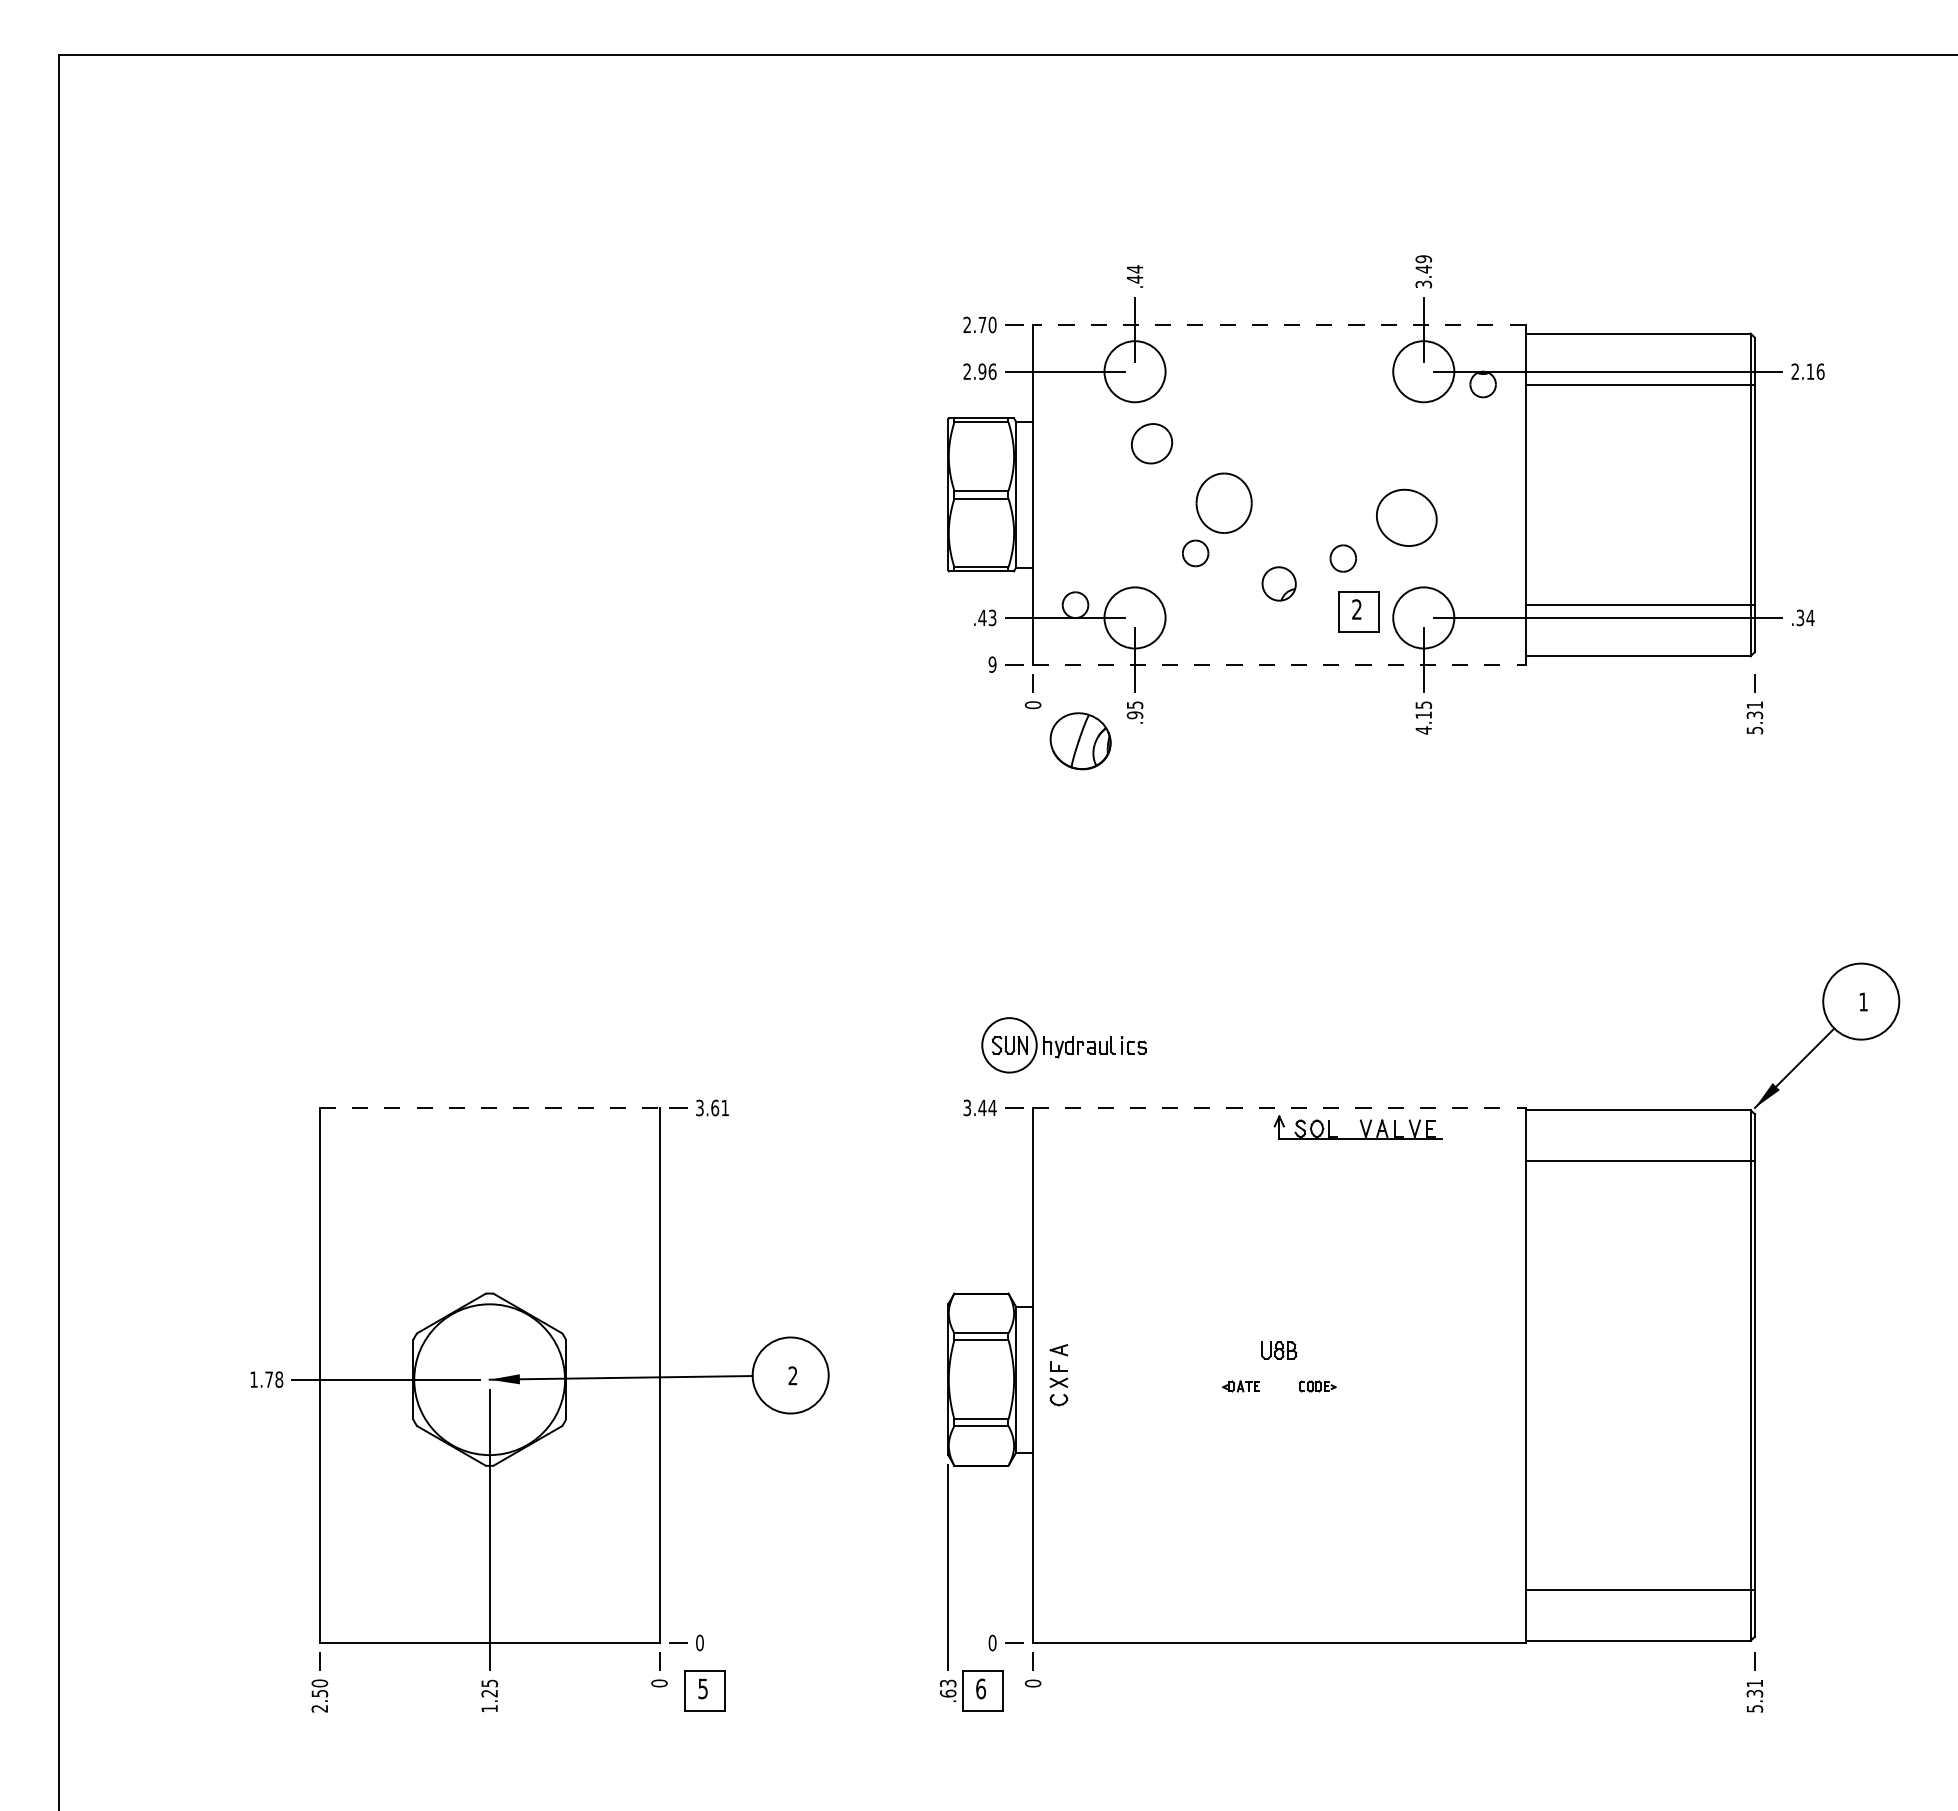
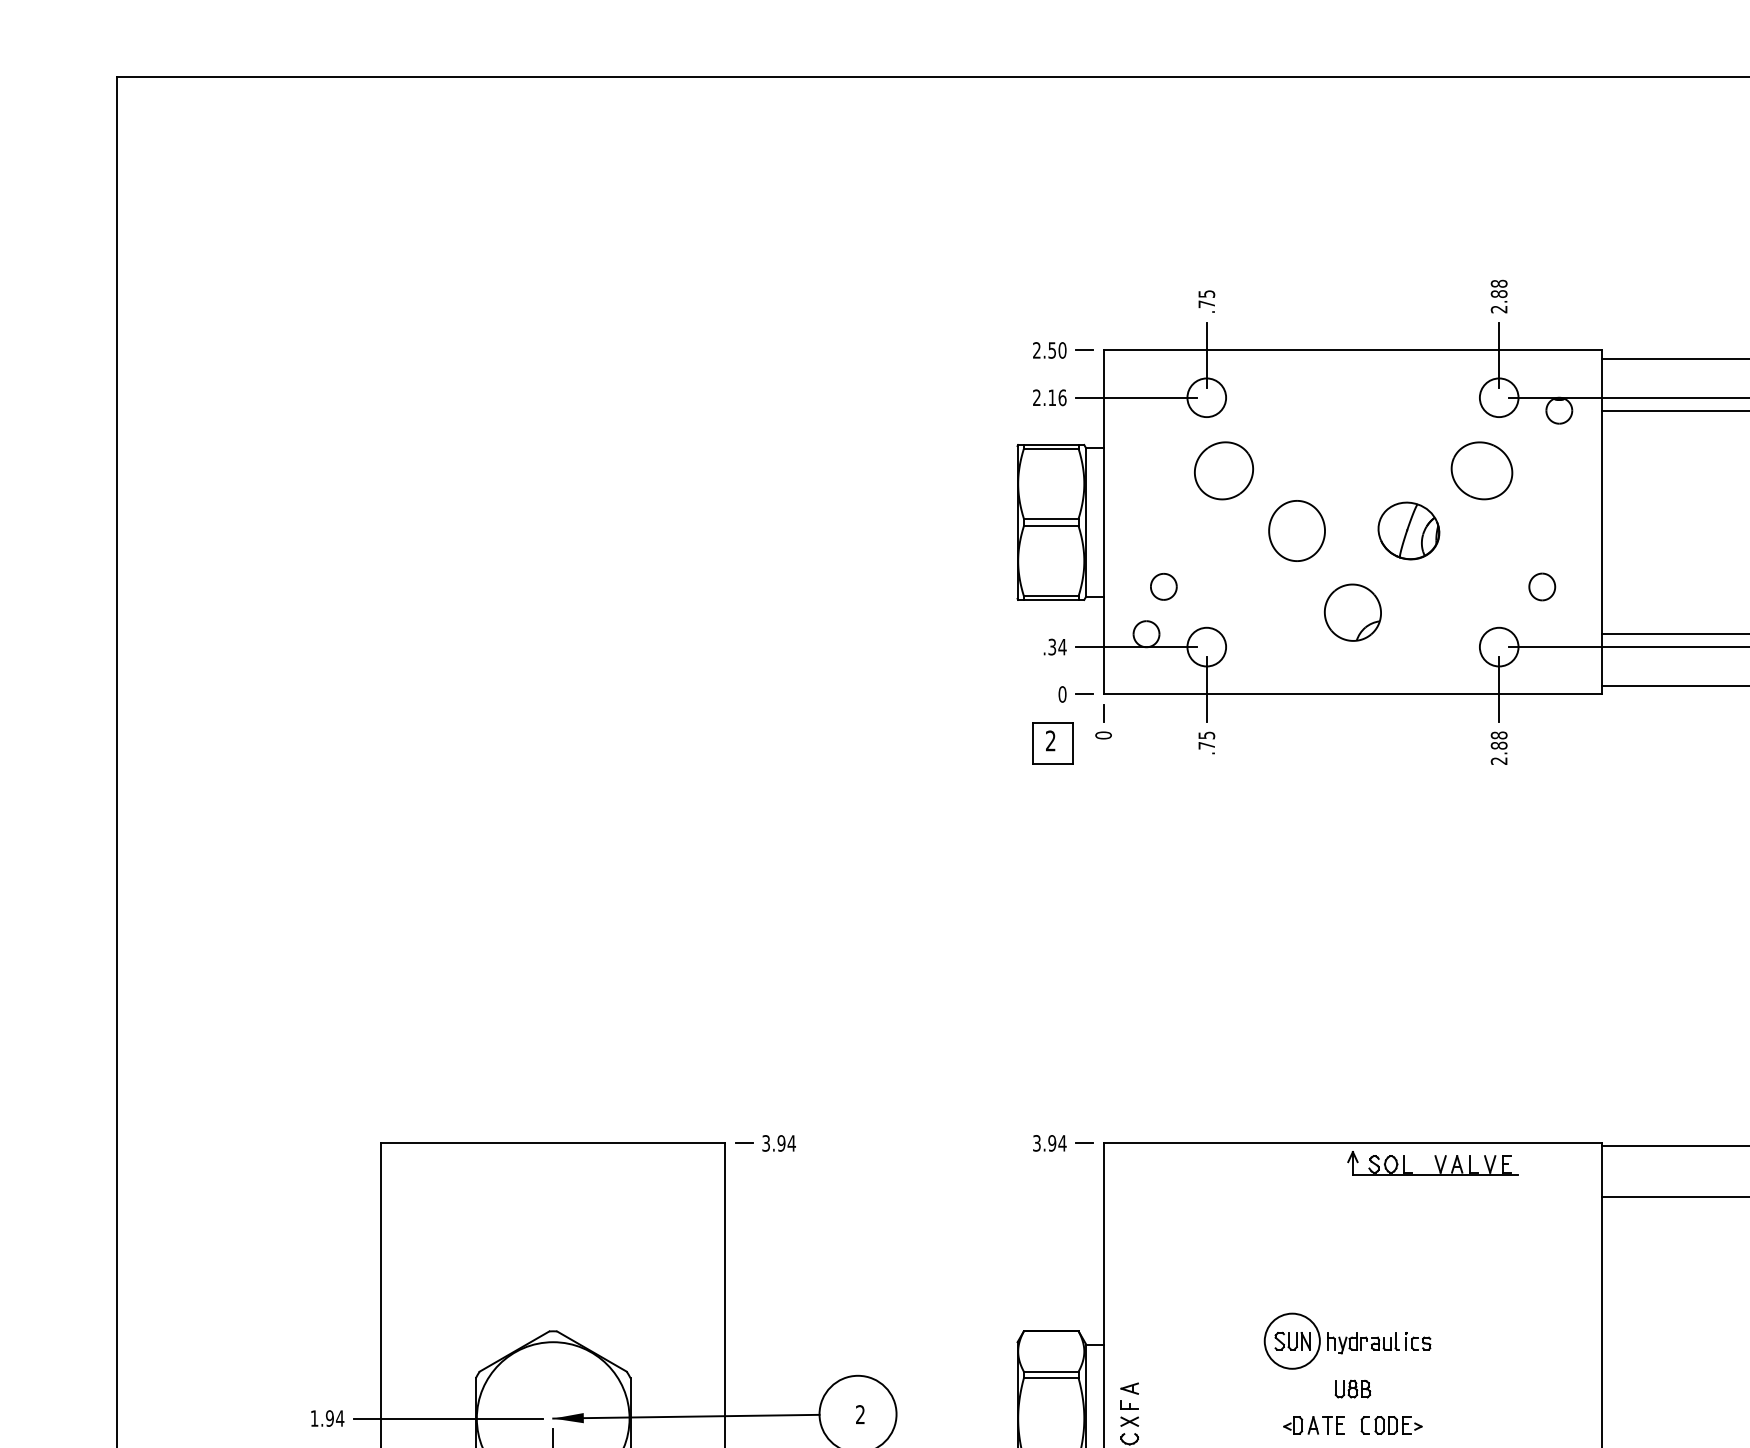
text: (1423, 271) -> (1498, 296), 3.49 -> 2.88
text: (1135, 274) -> (1207, 299), .44 -> .75
text: (982, 325) -> (1052, 350), 2.70 -> 2.50
line: (1278, 325) -> (1352, 350), dashed -> solid
text: (982, 371) -> (1052, 397), 2.96 -> 2.16
circle: (1134, 371) -> (1206, 397), size x0.62
circle: (1423, 371) -> (1498, 397), size x0.62
part: (1151, 443) -> (1223, 470), size x1.43
part: (1406, 517) -> (1481, 470), moved
part: (1195, 553) -> (1163, 586), moved
part: (1342, 558) -> (1541, 586), moved
part: (1278, 583) -> (1352, 612), size x1.67
part: (1358, 611) -> (1052, 742), moved
text: (987, 617) -> (1057, 646), .43 -> .34
circle: (1134, 617) -> (1206, 646), size x0.62
circle: (1423, 617) -> (1498, 646), size x0.62
text: (992, 664) -> (1062, 694), 9 -> 0
line: (1279, 664) -> (1353, 694), dashed -> solid
text: (1134, 715) -> (1206, 745), .95 -> .75
text: (1423, 717) -> (1498, 747), 4.15 -> 2.88
part: (1080, 741) -> (1408, 531), moved
part: (1063, 1045) -> (1347, 1341), moved
line: (489, 1107) -> (553, 1142), dashed -> solid
text: (720, 1107) -> (786, 1142), 3.61 -> 3.94
text: (982, 1107) -> (1052, 1142), 3.44 -> 3.94
line: (1279, 1107) -> (1353, 1142), dashed -> solid
text: (274, 1379) -> (335, 1418), 1.78 -> 1.94
part: (1240, 1386) -> (1313, 1425), size x1.67
part: (1317, 1386) -> (1391, 1425), size x1.67

